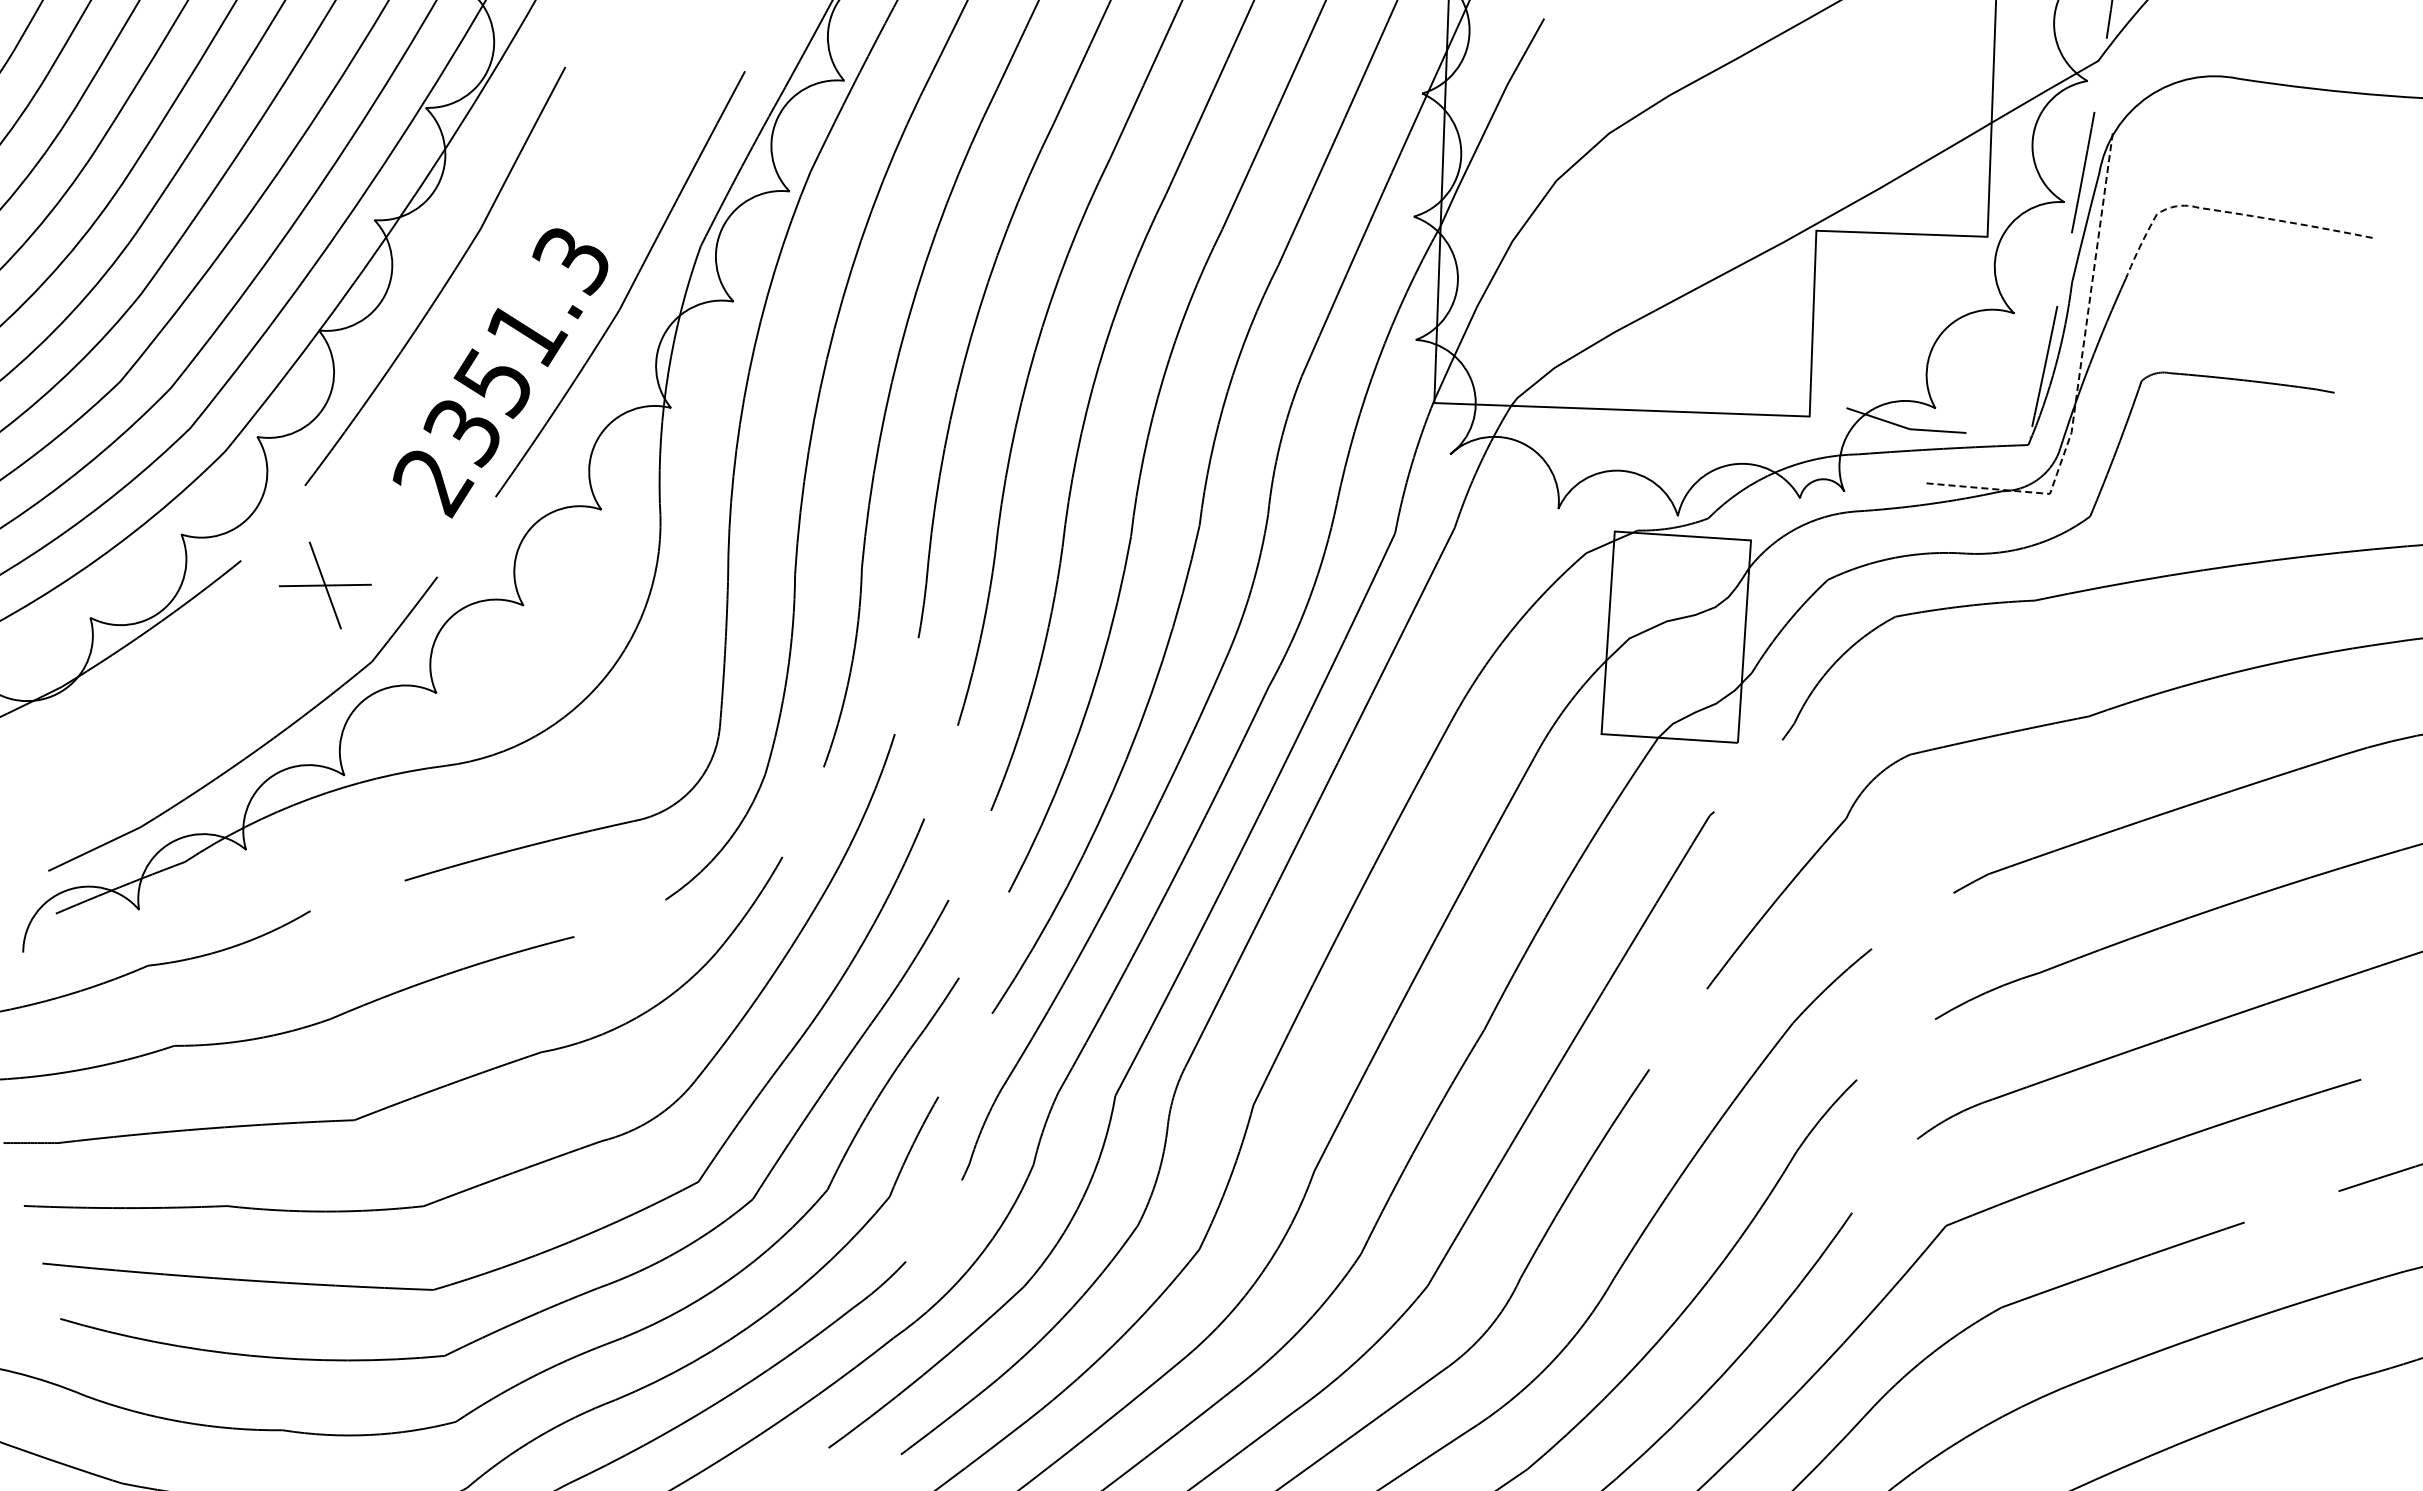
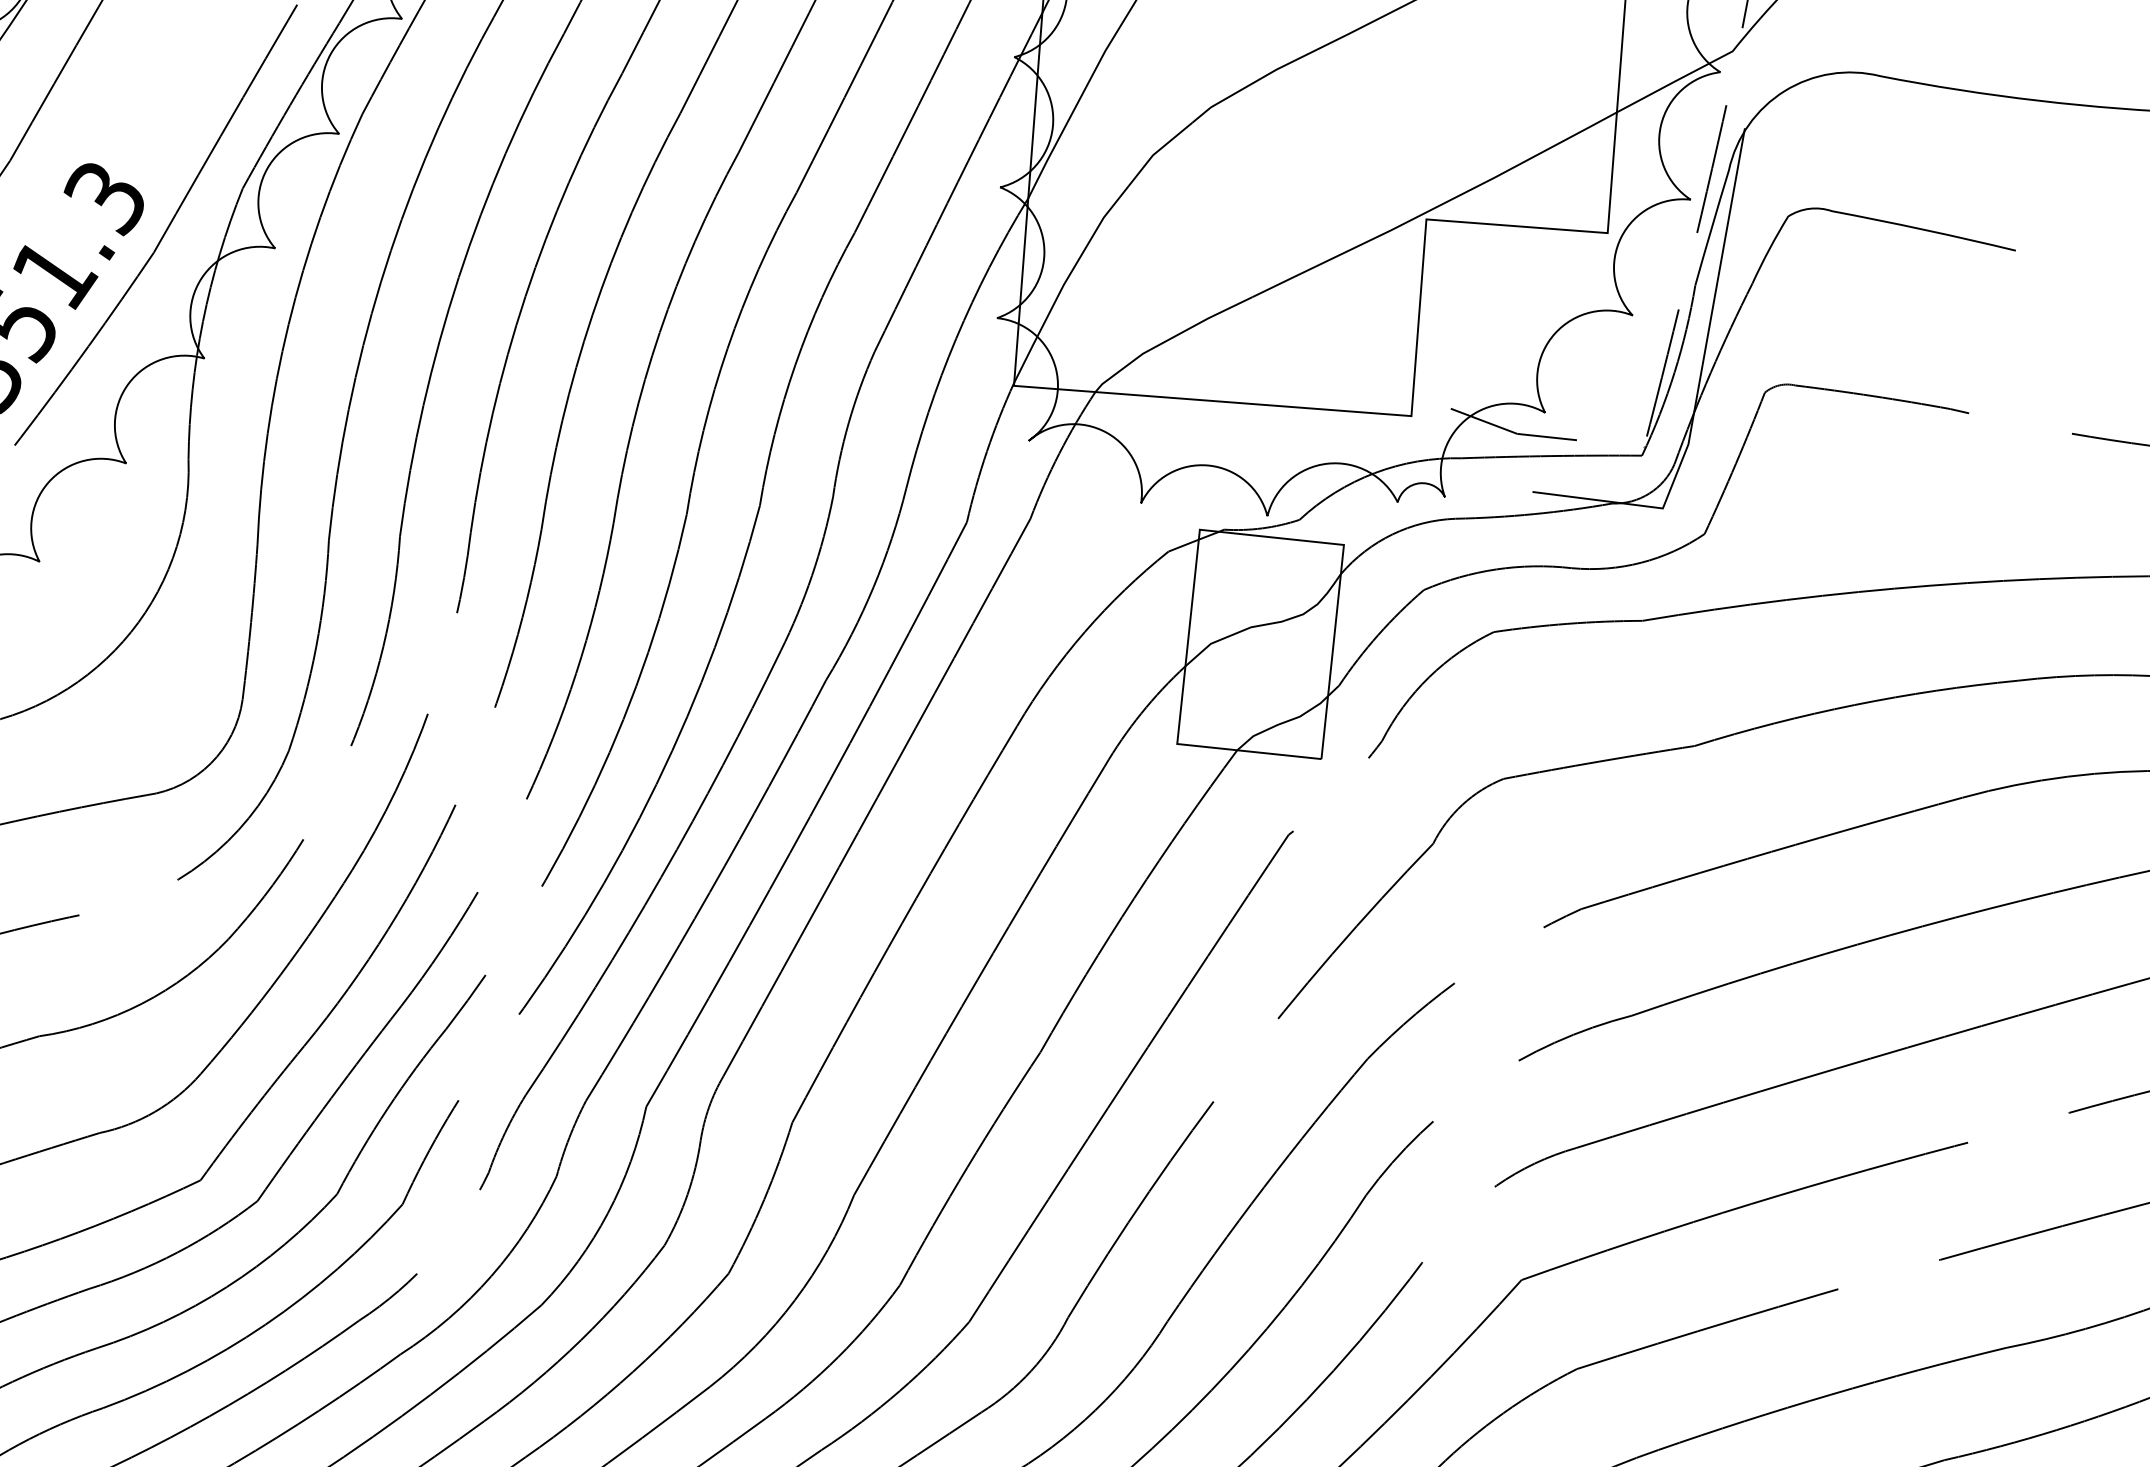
line: (2222, 211) -> (1857, 216), dashed -> solid
line: (2079, 377) -> (1699, 386), dashed -> solid

